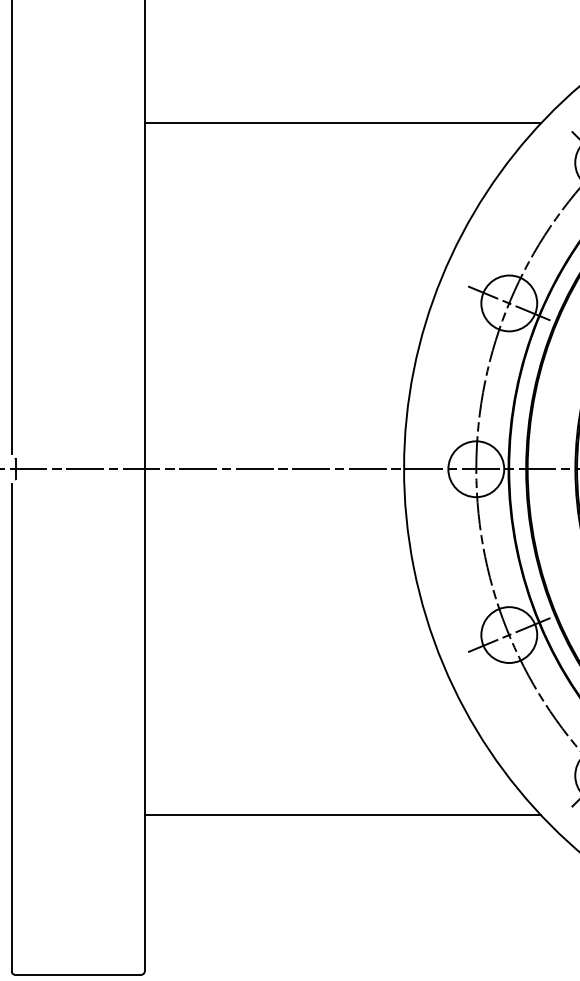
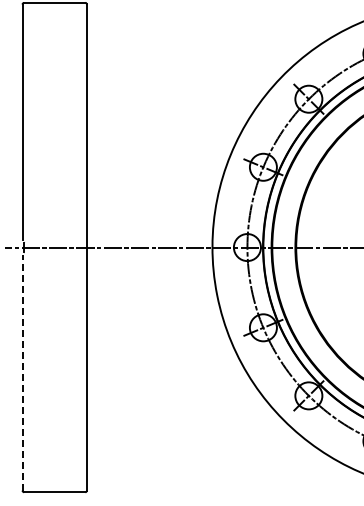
line: (342, 124) -> (182, 80), removed
line: (11, 727) -> (22, 372), solid -> dashed
line: (342, 814) -> (182, 414), removed

